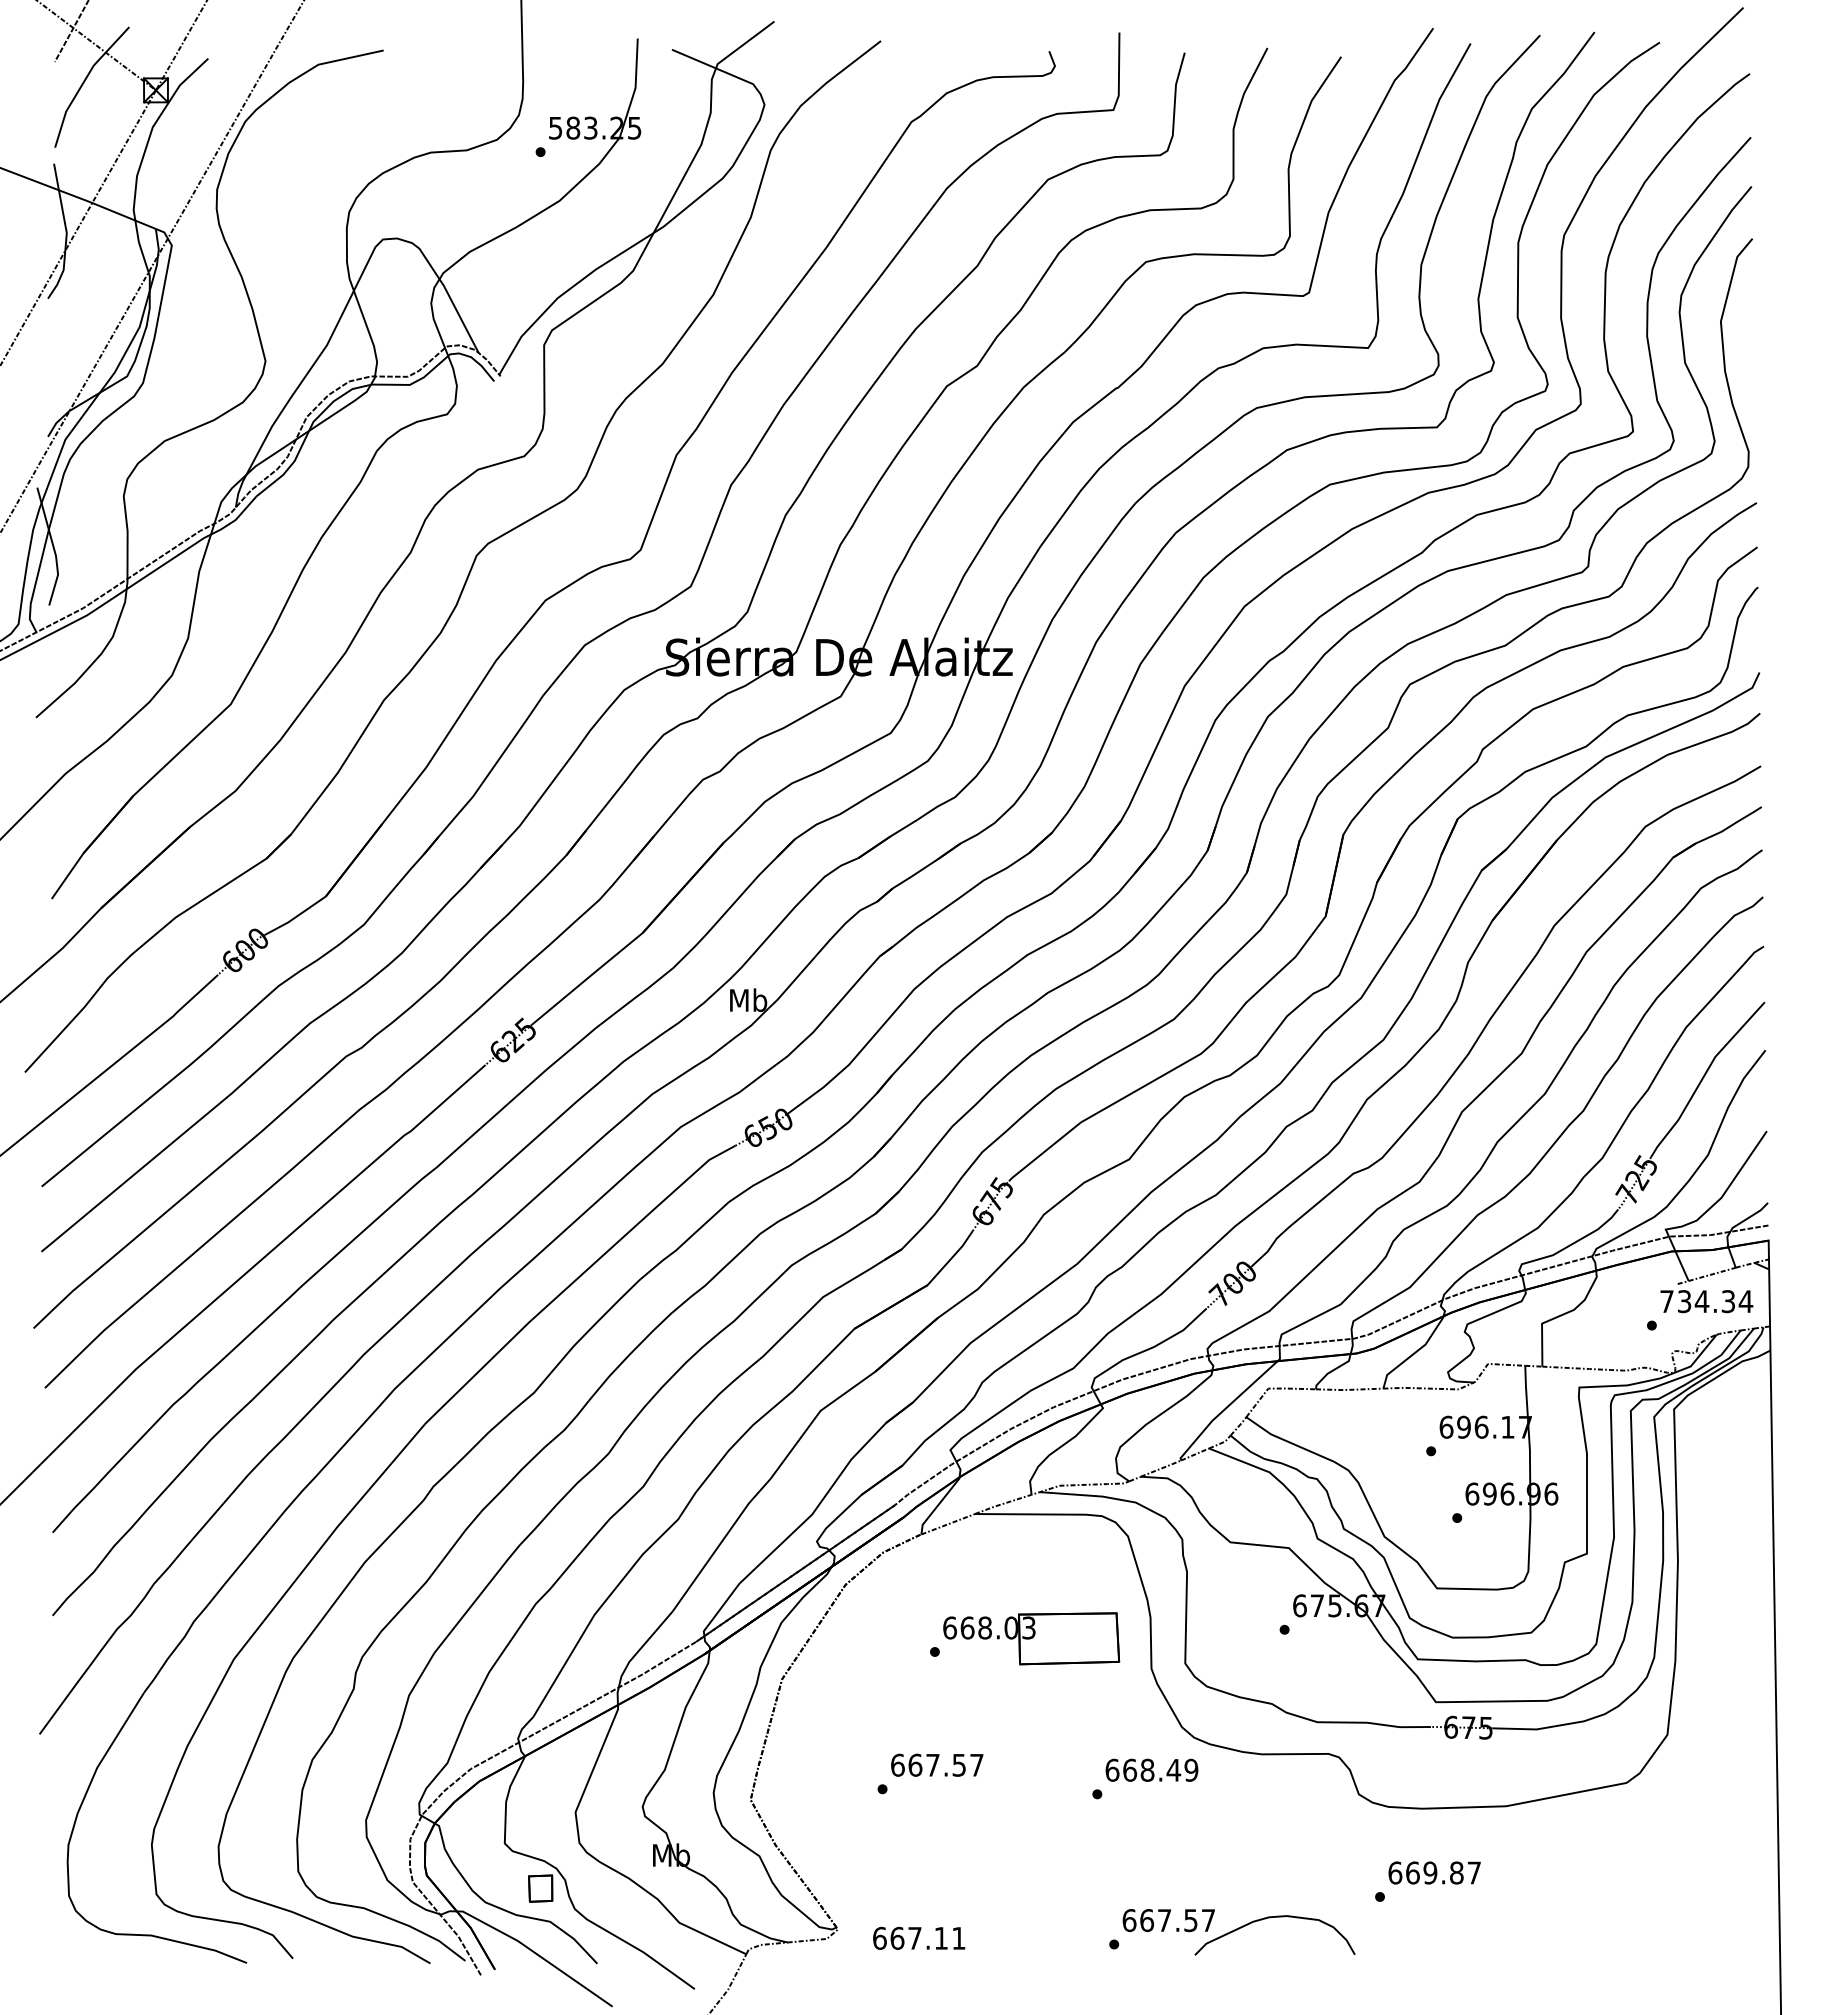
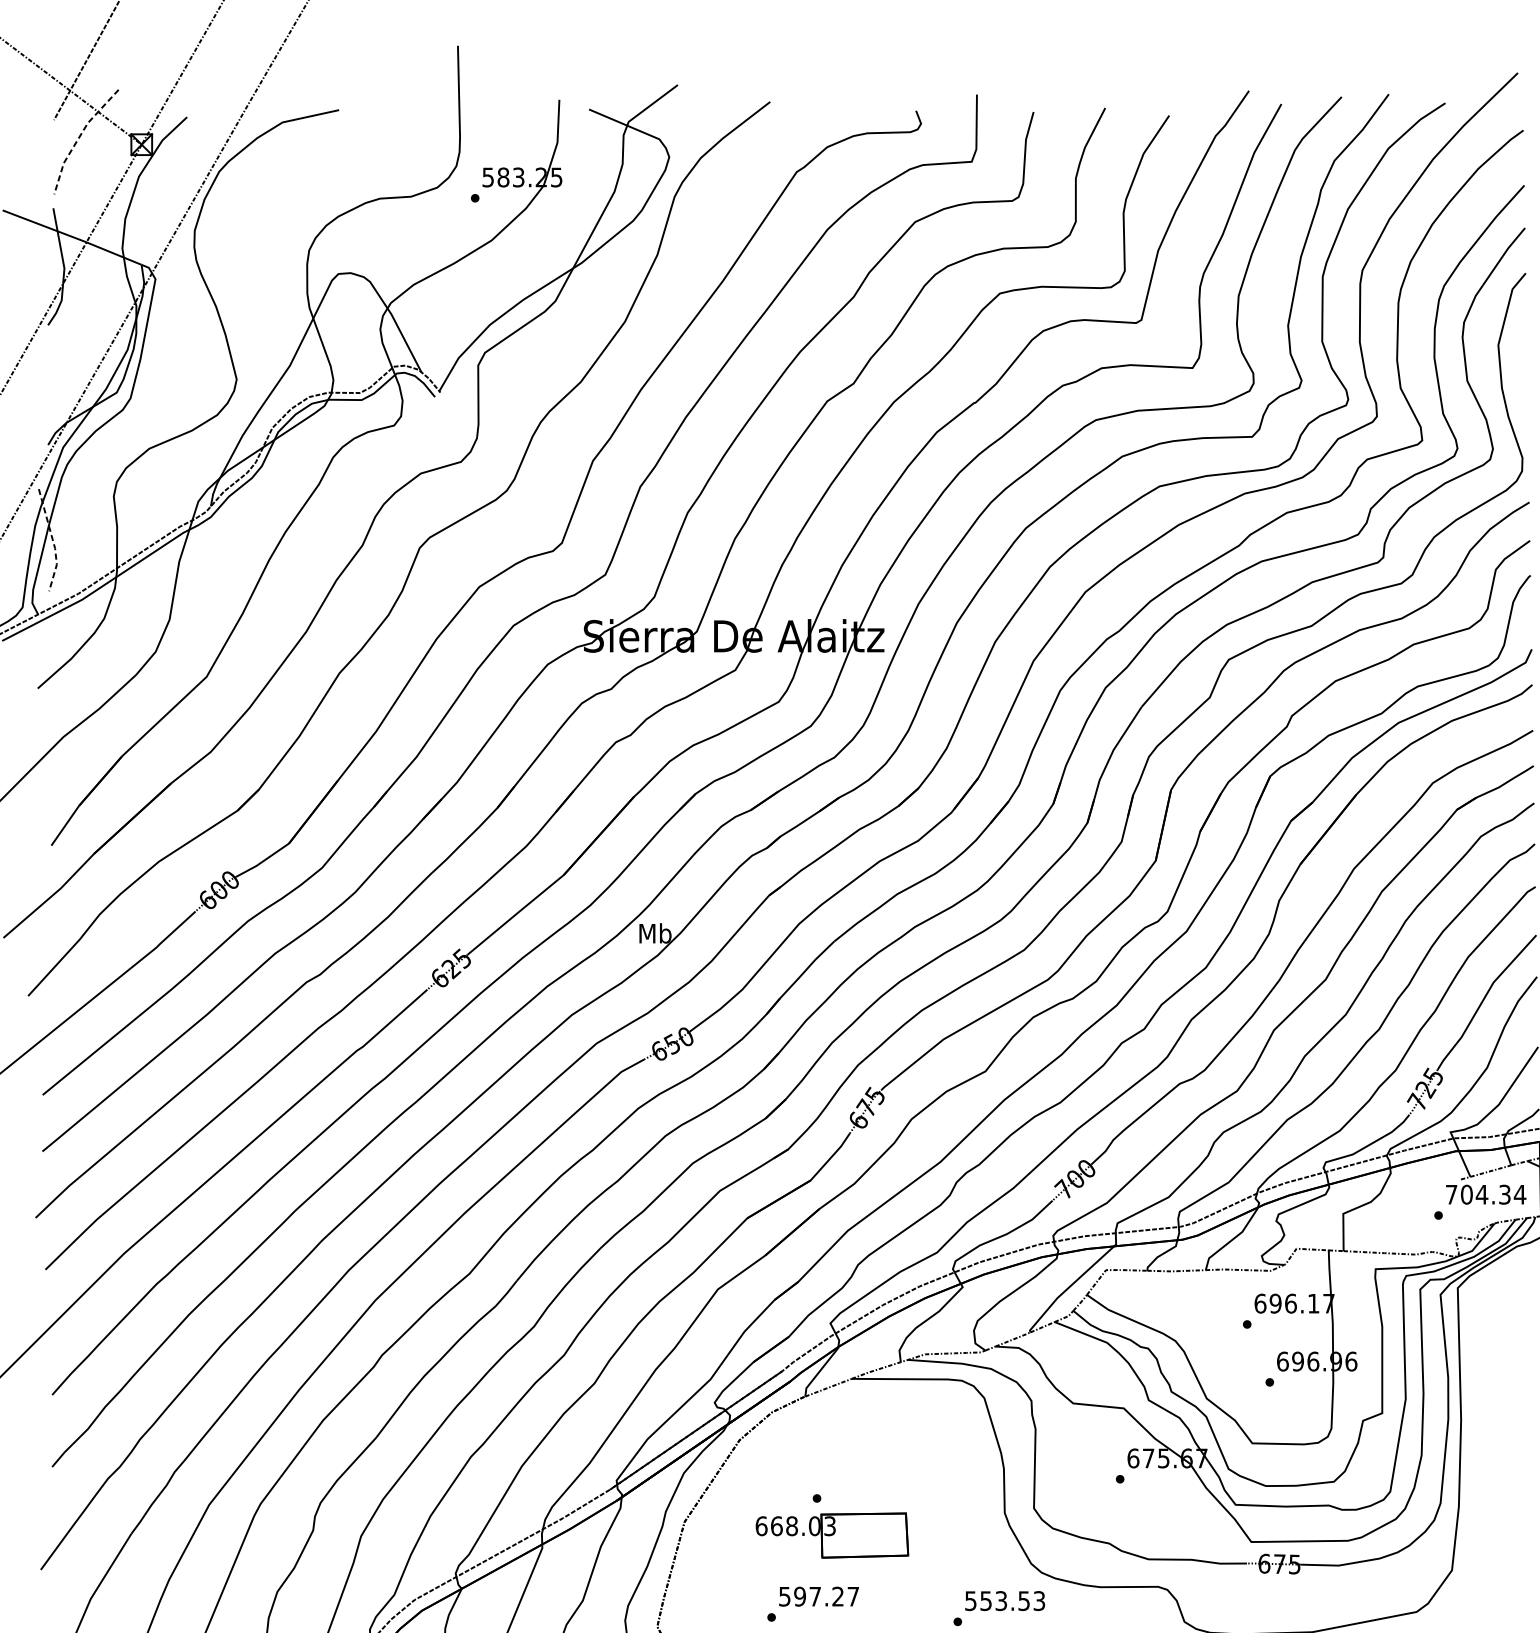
line: (83, 82) -> (78, 137), solid -> dashed
line: (53, 548) -> (52, 541), solid -> dashed
text: (1684, 1301) -> (1466, 1194), 734.34 -> 704.34
part: (1031, 1638) -> (832, 1535), moved
text: (928, 1764) -> (811, 1596), 667.57 -> 597.27
text: (1151, 1769) -> (1004, 1600), 668.49 -> 553.53

